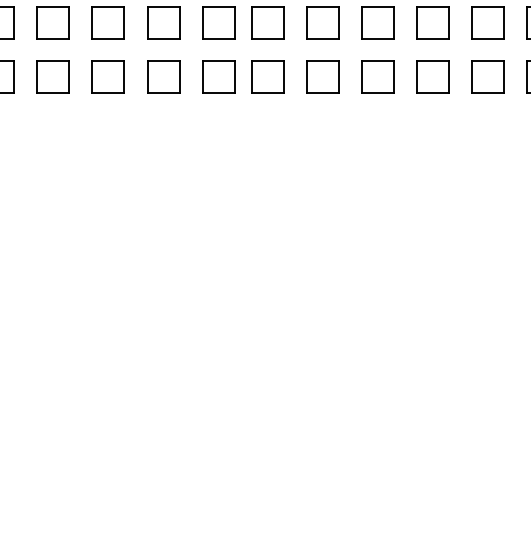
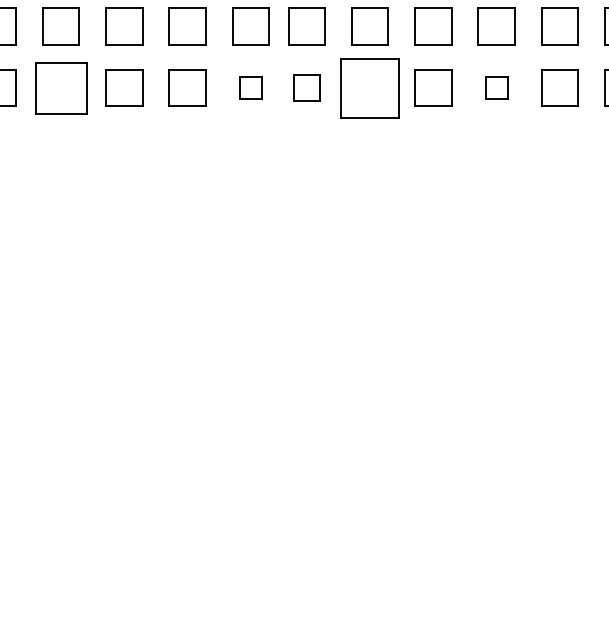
part: (52, 76) -> (60, 87), size x1.4
part: (218, 76) -> (250, 87), size x0.6
part: (267, 76) -> (306, 87), size x0.7
part: (322, 76) -> (369, 87), size x1.6
part: (433, 76) -> (496, 87), size x0.6

